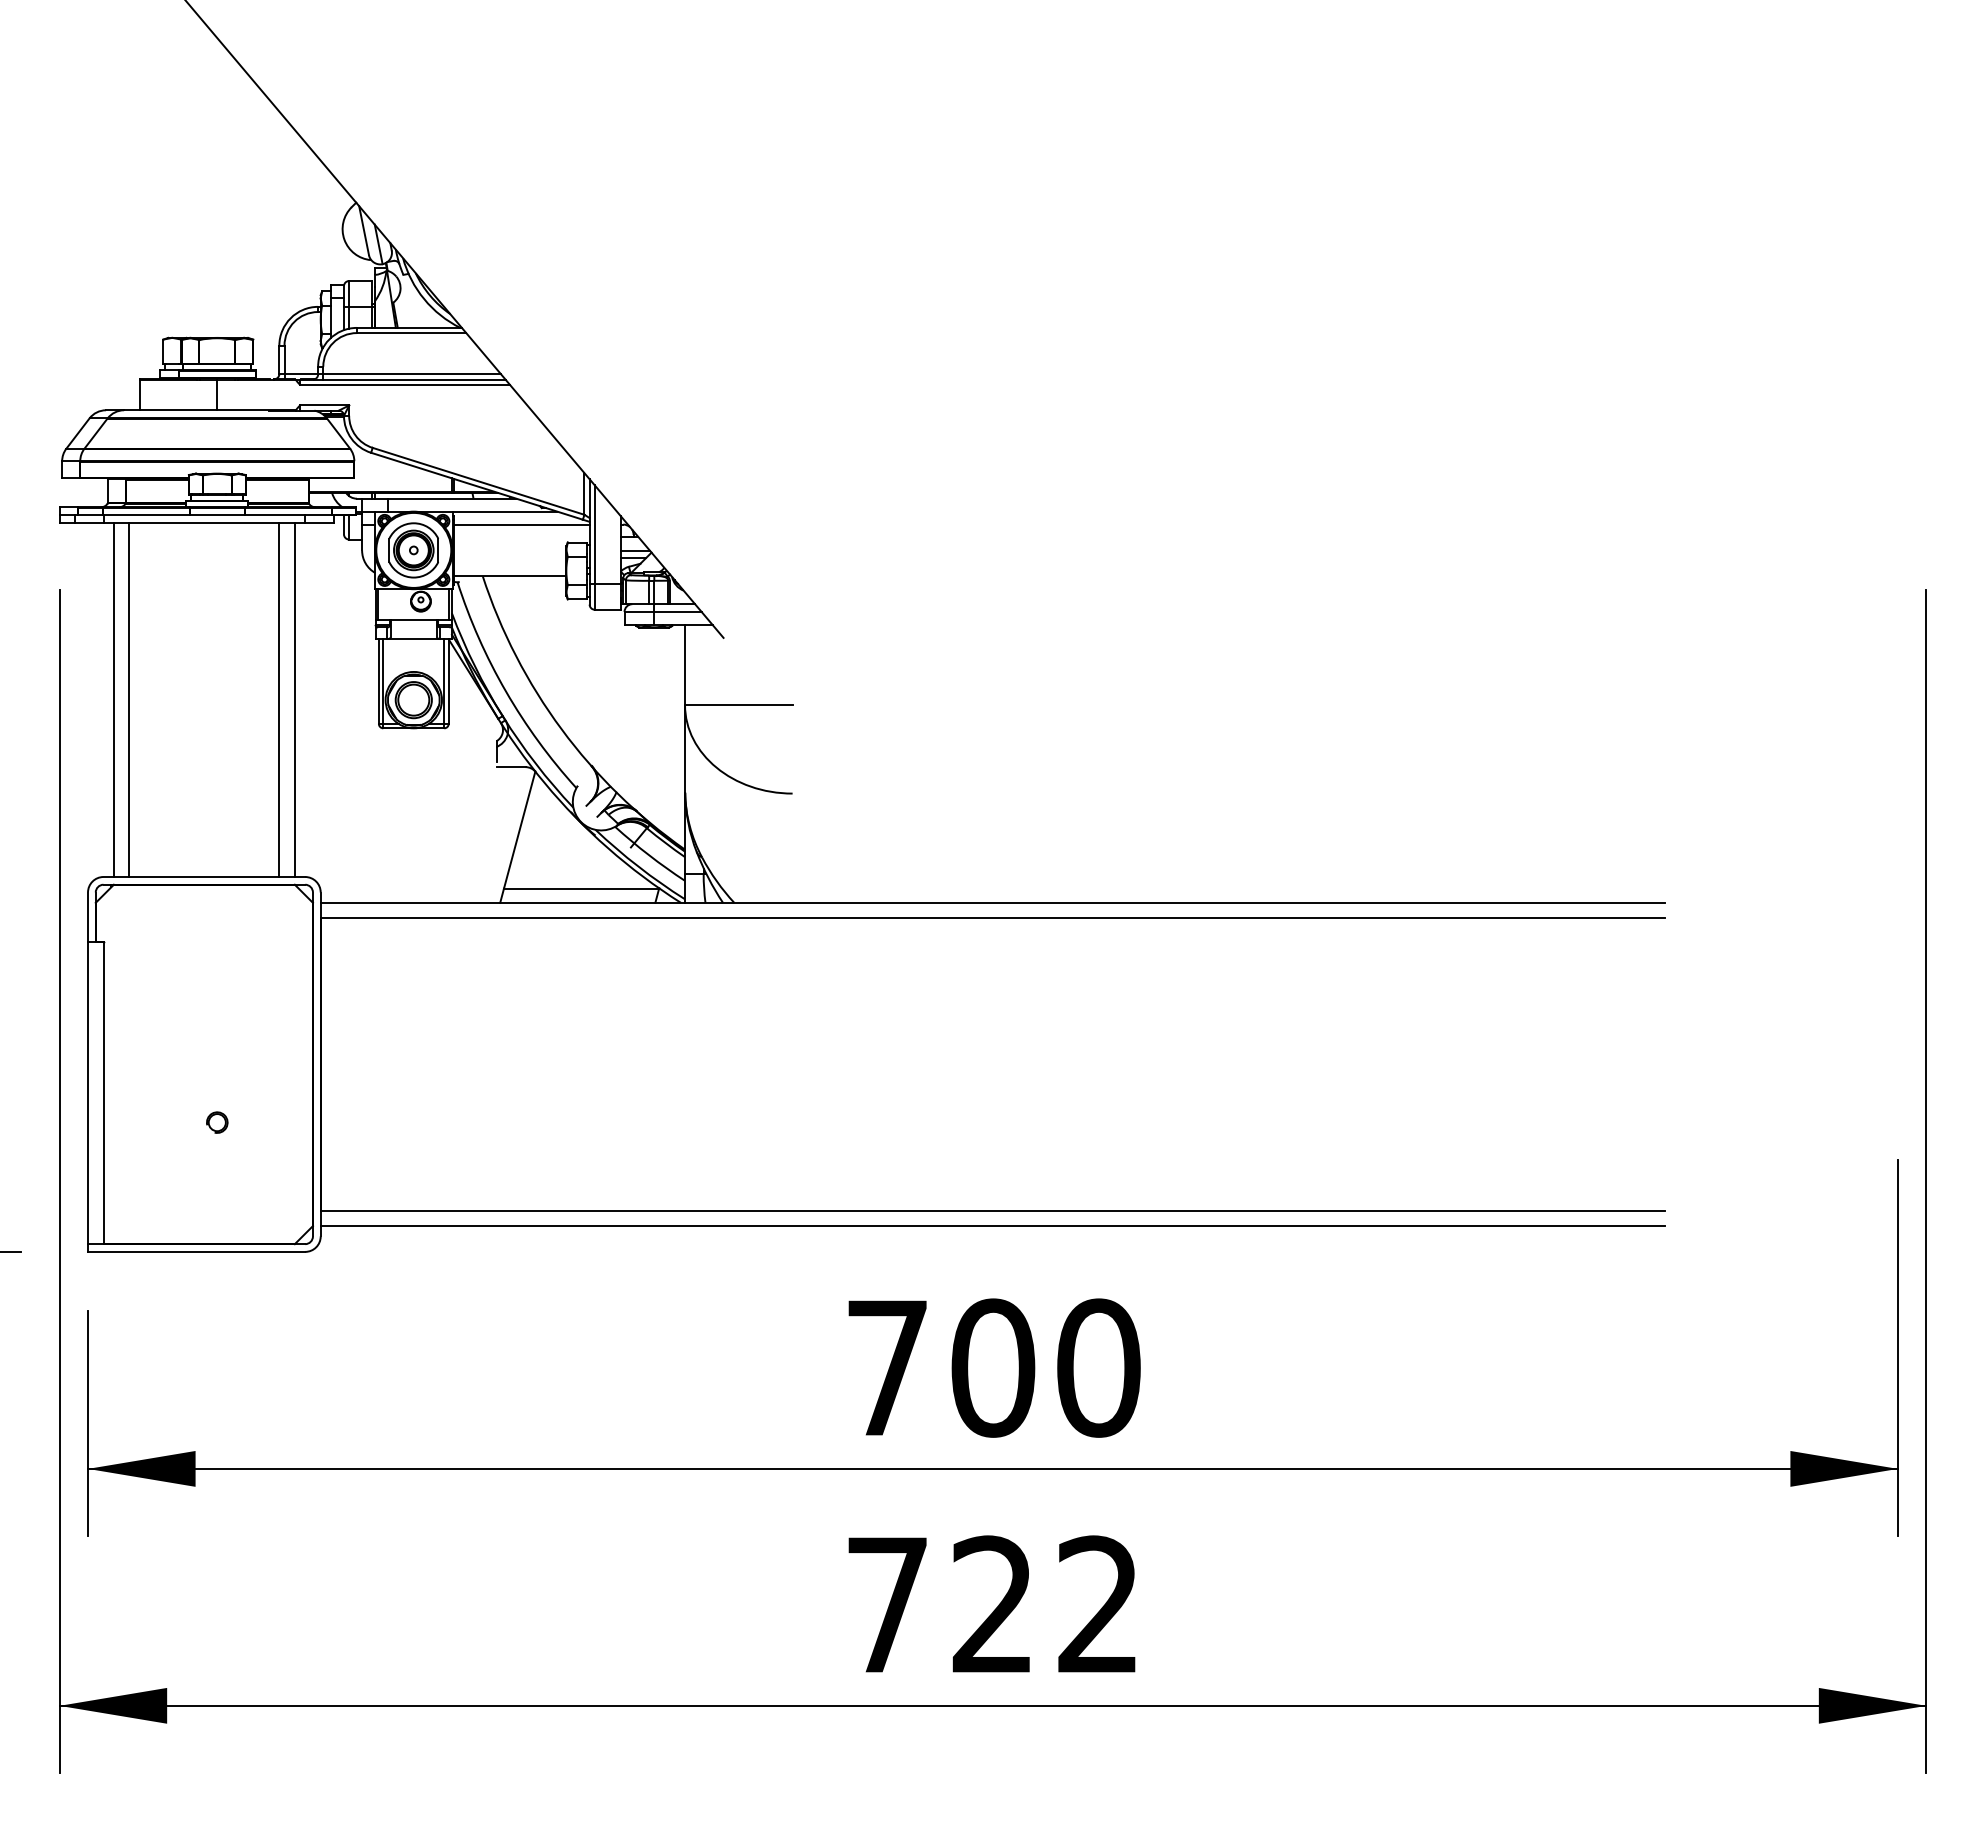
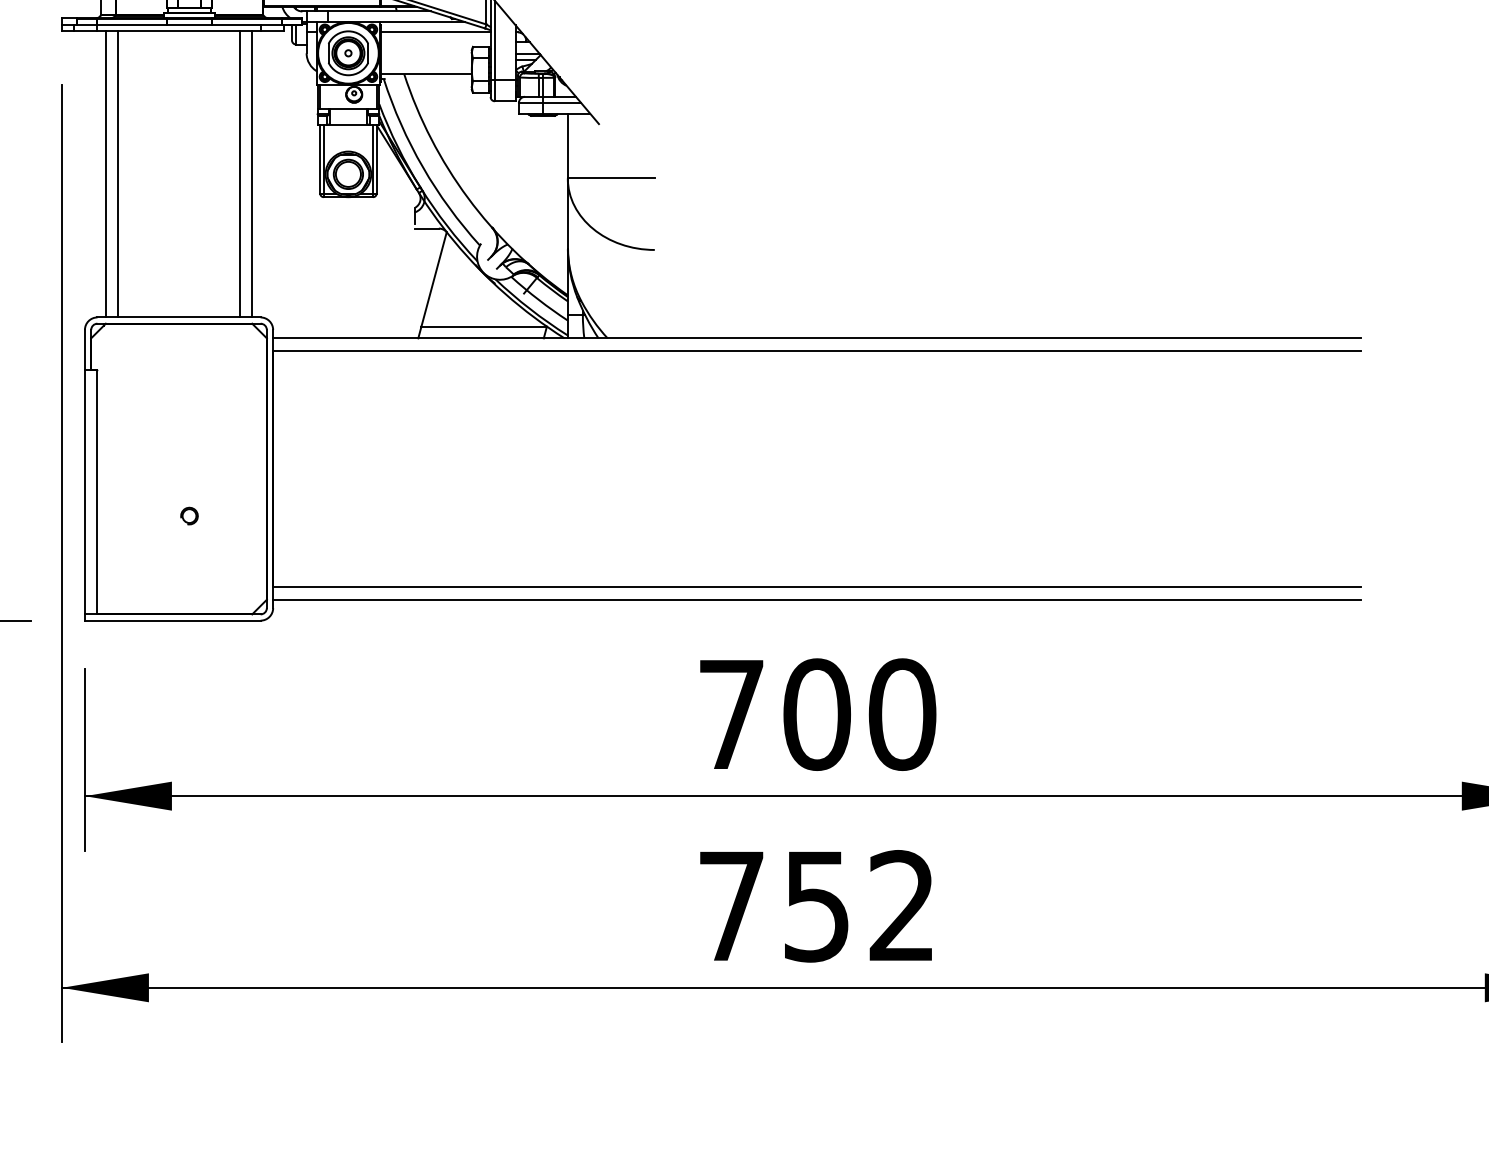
text: (991, 1604) -> (815, 905), 722 -> 752

